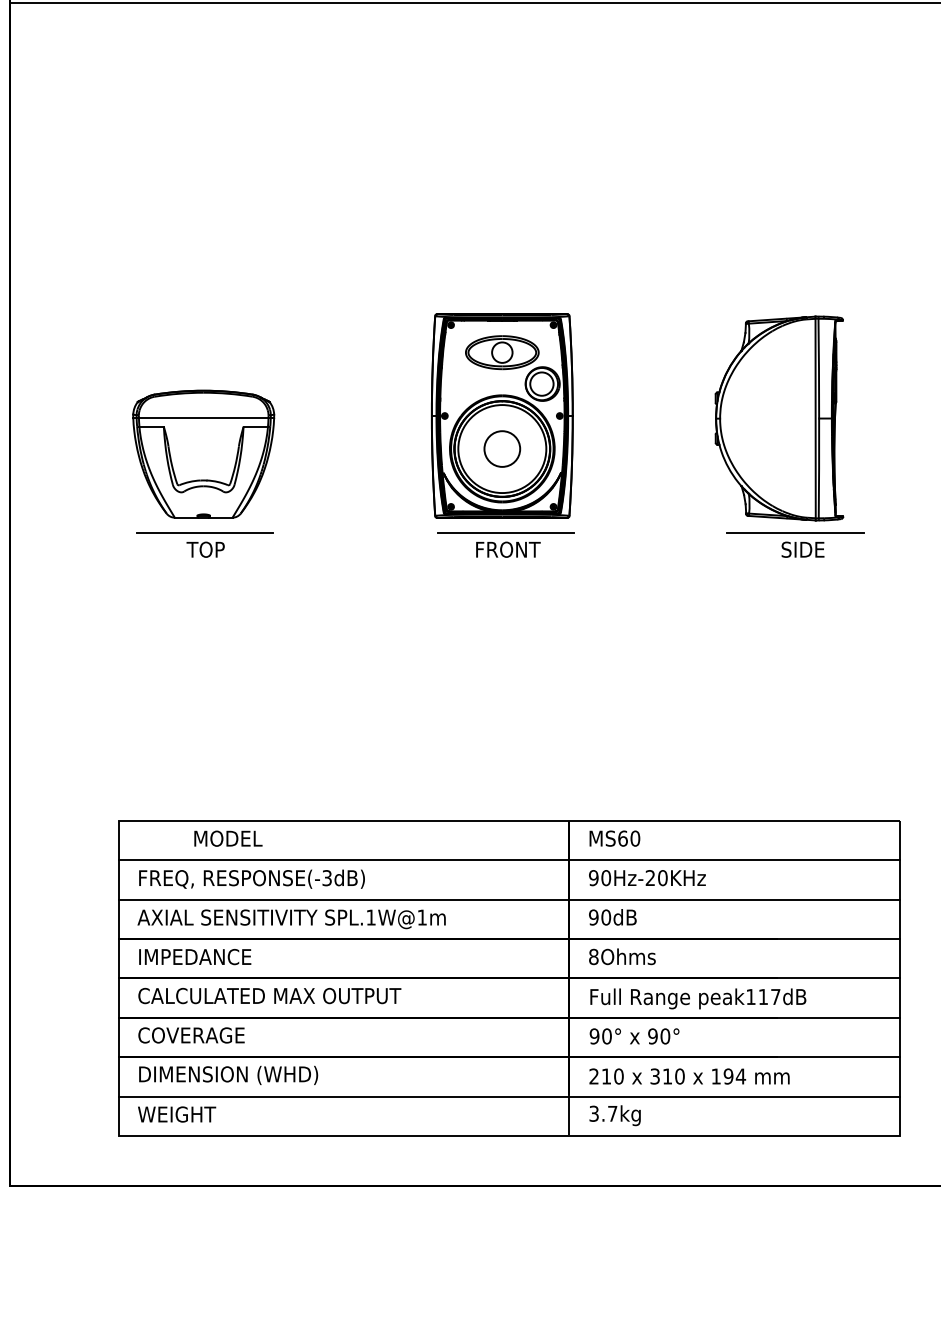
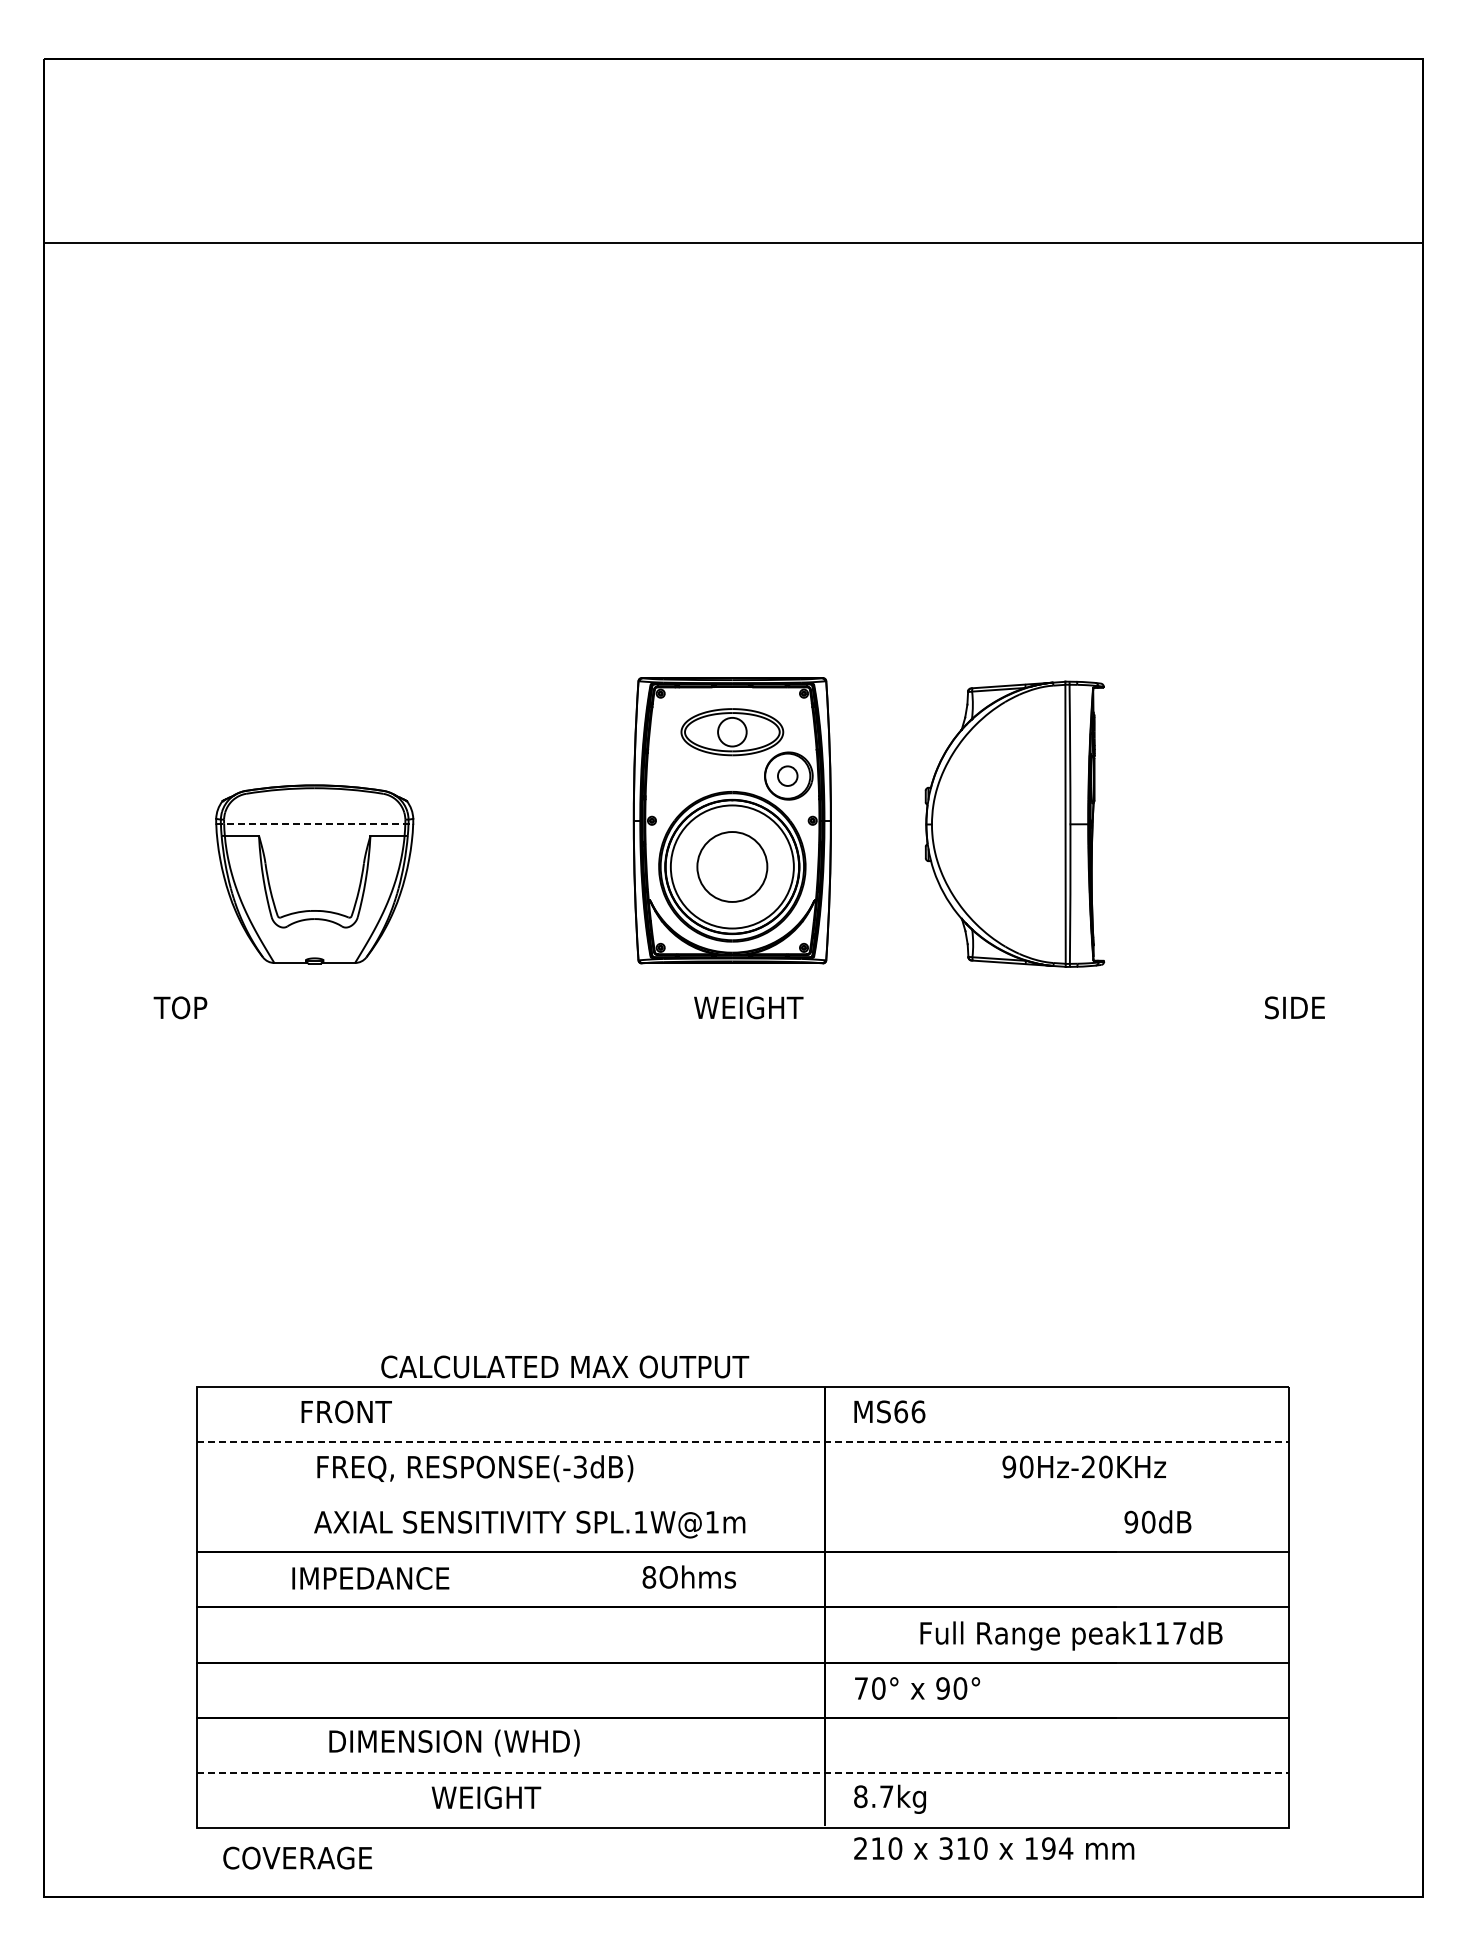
circle: (541, 383) -> (787, 775), size x0.6
line: (203, 417) -> (314, 823), solid -> dashed
part: (779, 417) -> (1014, 823), moved
circle: (502, 448) -> (732, 866), size x1.4
line: (204, 532) -> (316, 983), removed
line: (505, 532) -> (736, 983), removed
line: (795, 532) -> (1142, 983), removed
text: (205, 549) -> (180, 1007), moved
text: (513, 549) -> (748, 1007), FRONT -> WEIGHT
text: (802, 549) -> (1294, 1007), moved
text: (229, 838) -> (350, 1411), MODEL -> FRONT
text: (635, 838) -> (918, 1411), MS60 -> MS66
line: (509, 859) -> (742, 1441), solid -> dashed
text: (646, 877) -> (1083, 1466), moved
text: (252, 879) -> (475, 1468), moved
line: (509, 899) -> (742, 1497), removed
text: (612, 917) -> (1157, 1521), moved
text: (291, 919) -> (529, 1524), moved
text: (621, 956) -> (688, 1576), moved
text: (194, 957) -> (370, 1578), moved
text: (270, 995) -> (565, 1366), moved
text: (698, 998) -> (1071, 1635), moved
text: (191, 1035) -> (297, 1857), moved
text: (594, 1036) -> (861, 1688), 90° -> 70°
text: (228, 1075) -> (454, 1742), moved
text: (689, 1076) -> (994, 1848), moved
line: (509, 1096) -> (742, 1772), solid -> dashed
text: (593, 1113) -> (860, 1796), 3.7kg -> 8.7kg
text: (177, 1114) -> (486, 1797), moved

